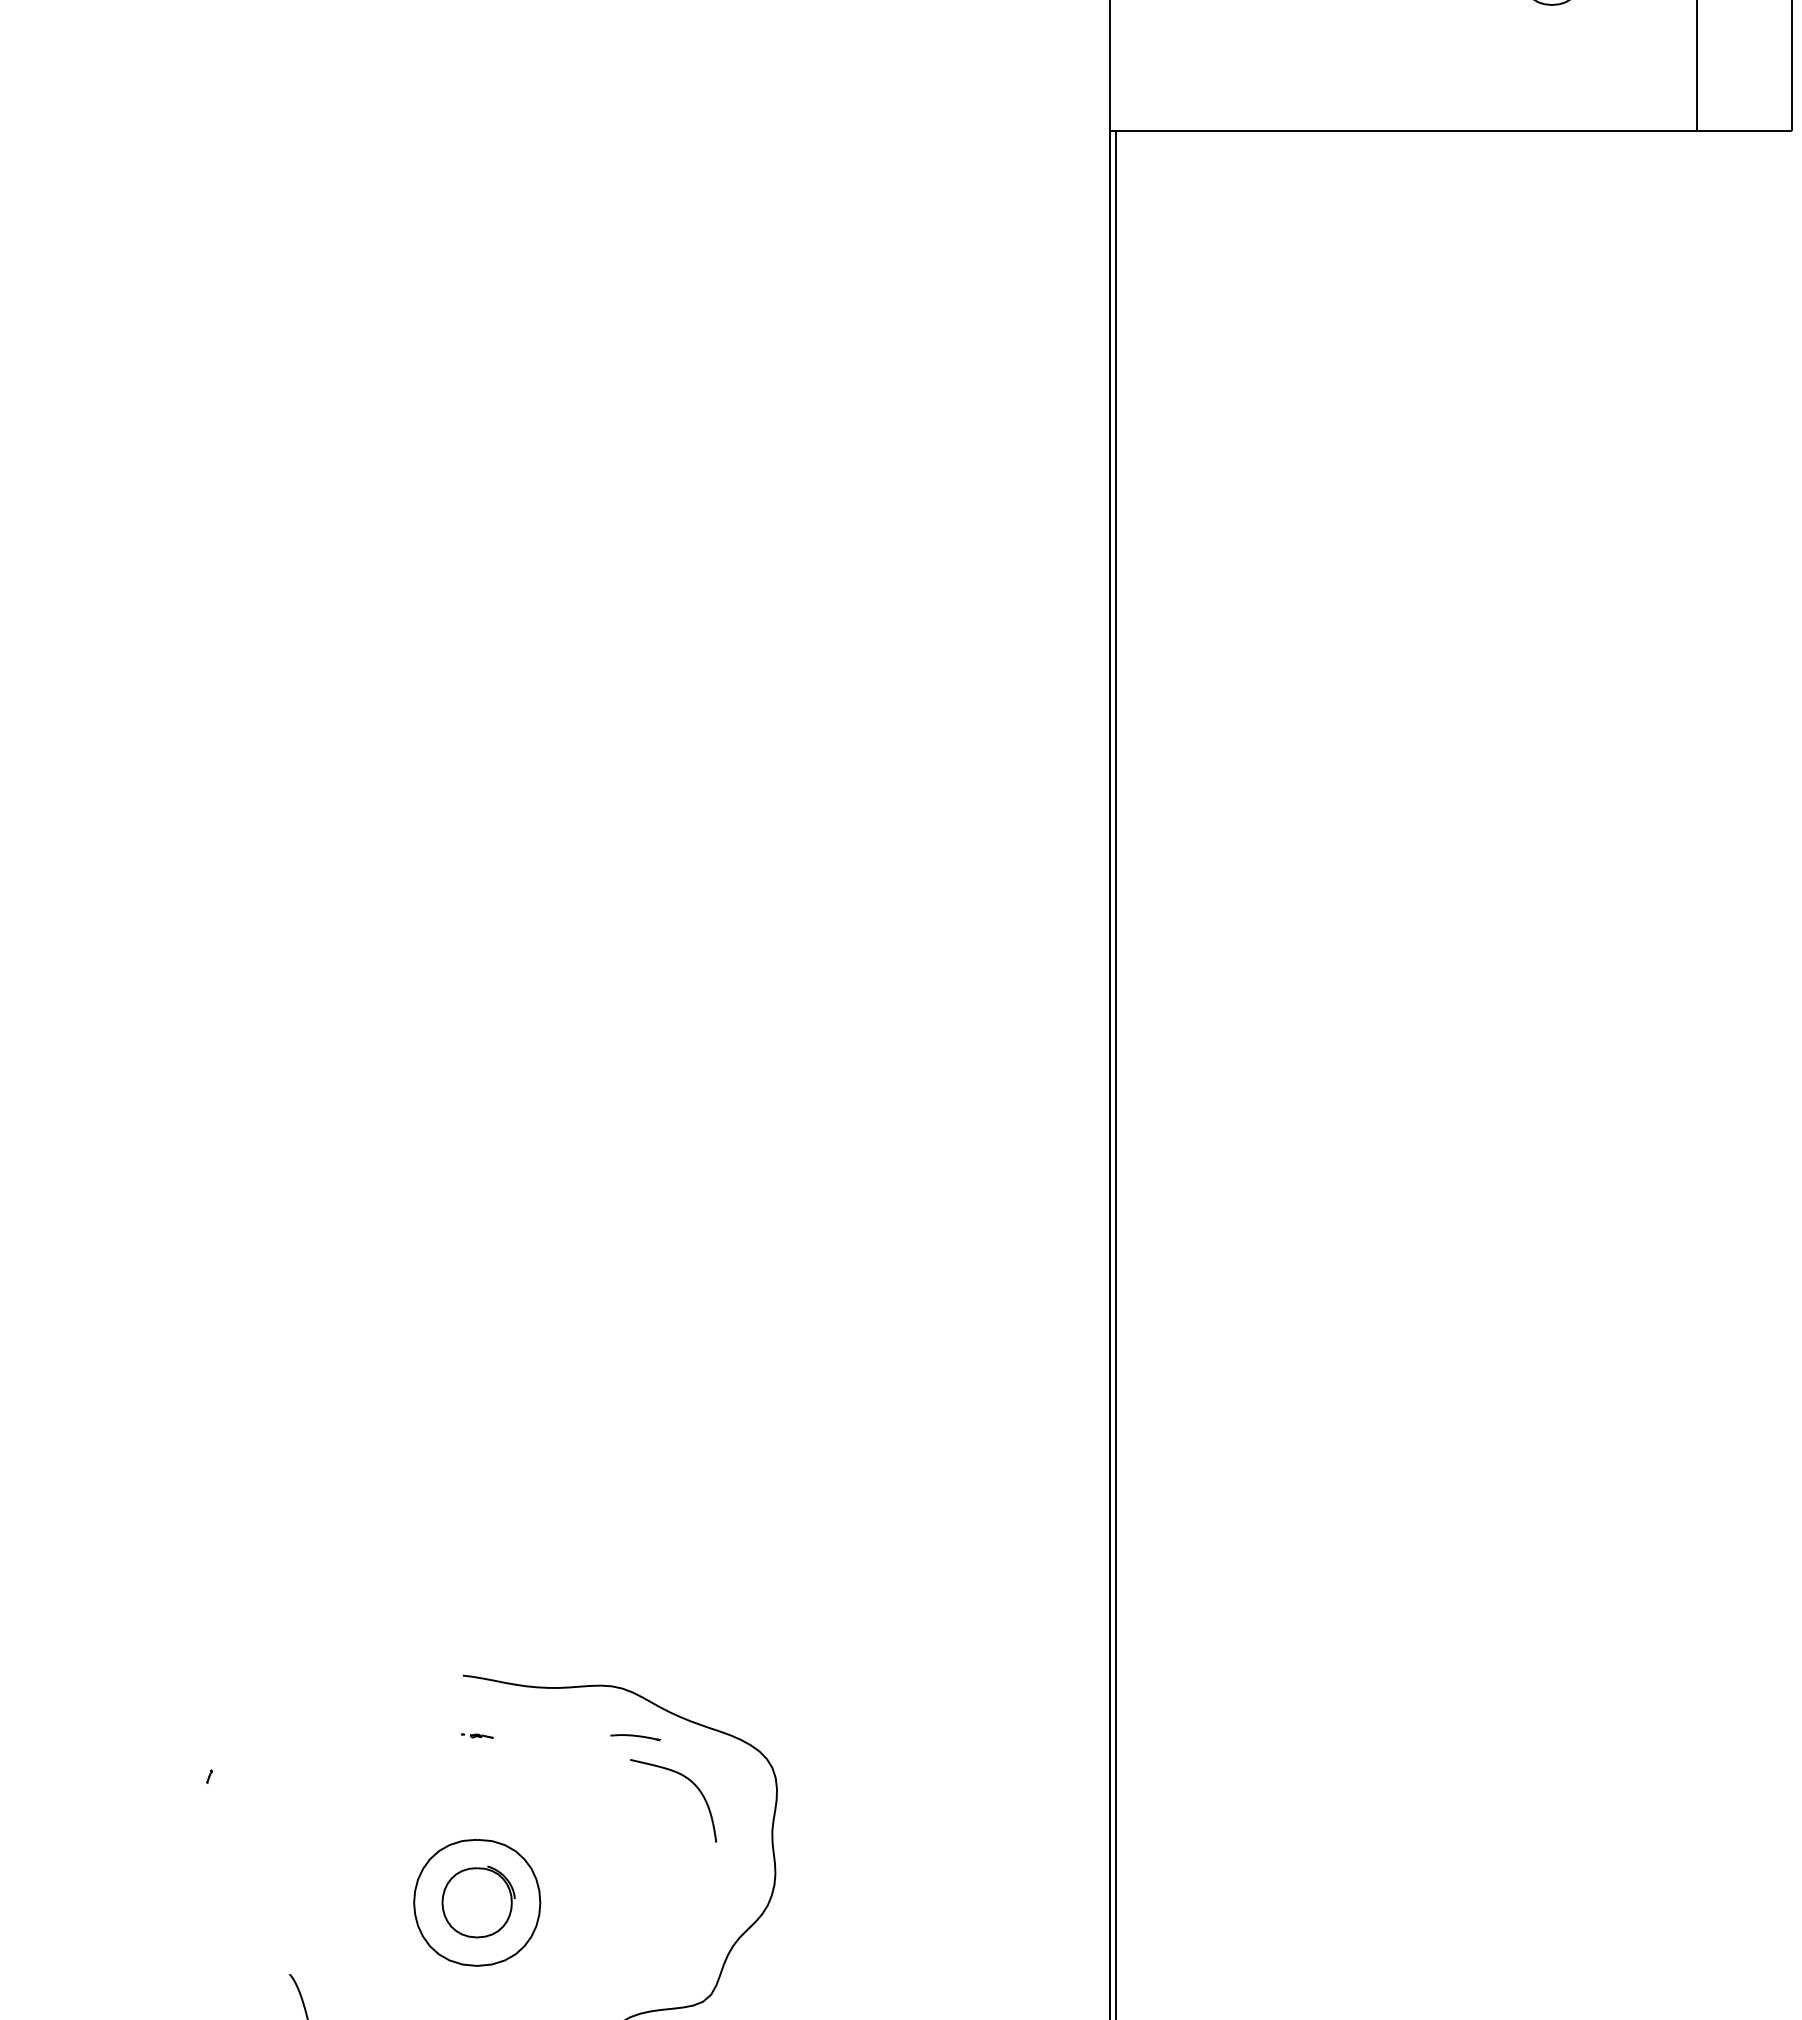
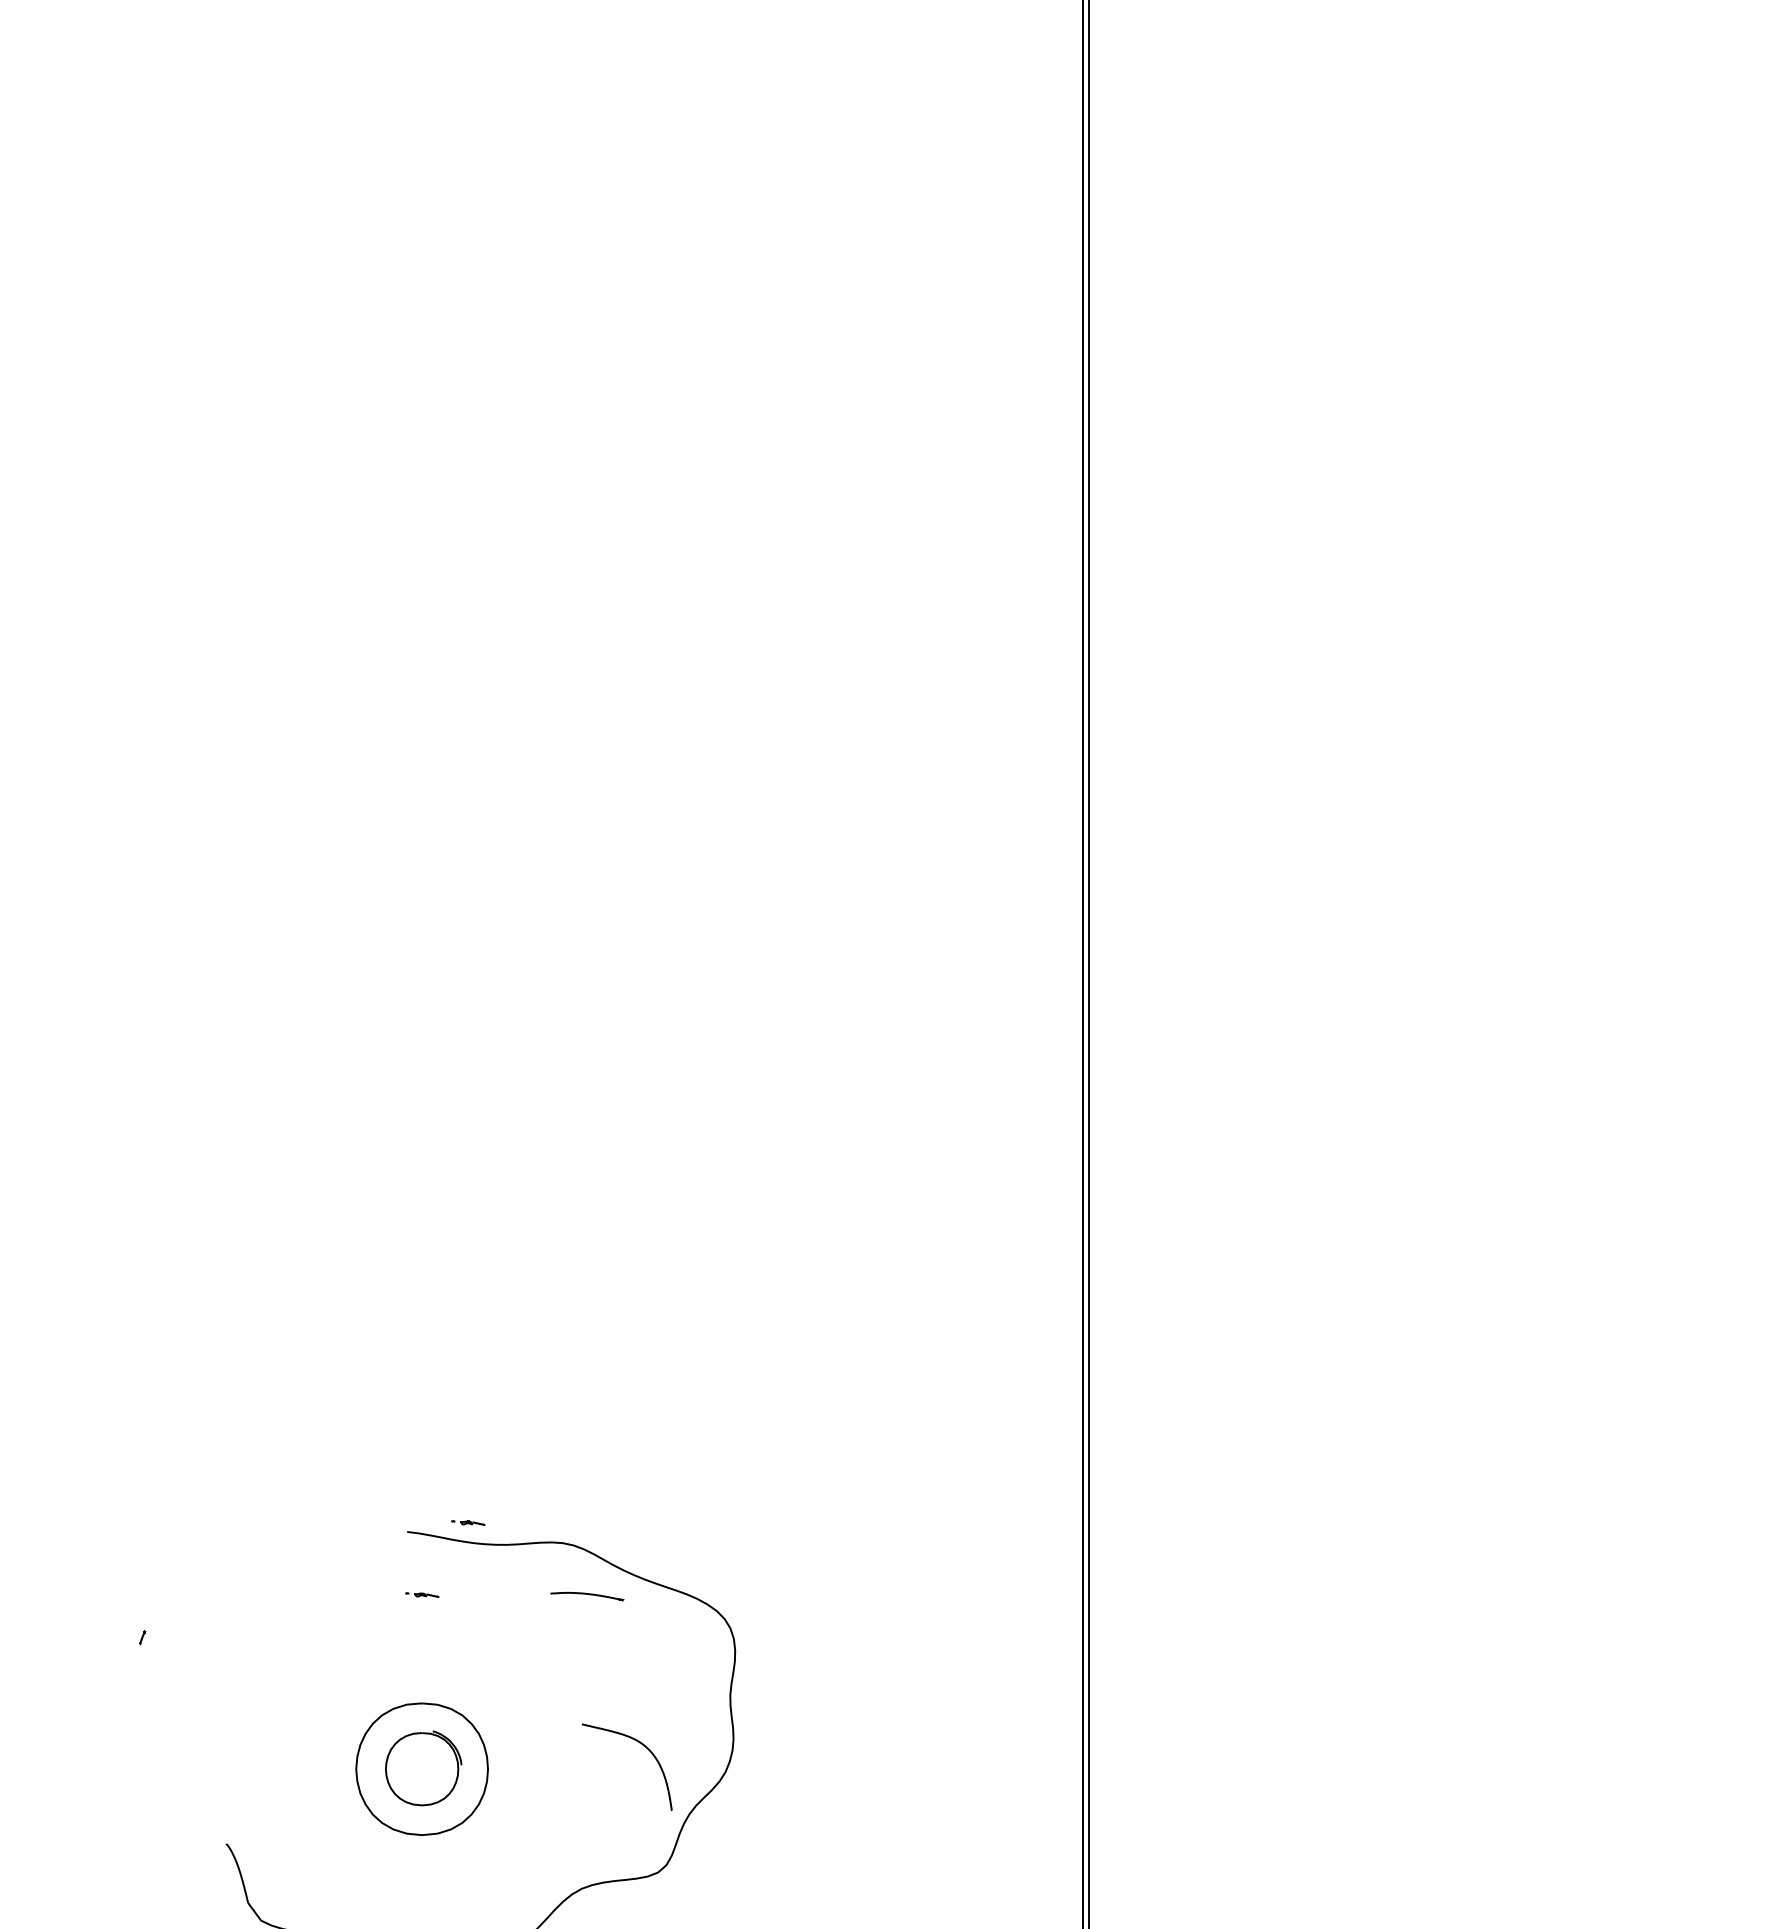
part: (521, 1666) -> (468, 1522), added
part: (635, 1737) -> (587, 1596), size x1.4
part: (688, 1780) -> (642, 1745), moved

